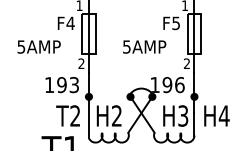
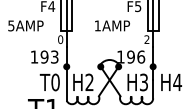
text: (126, 46) -> (97, 25), 5AMP -> 1AMP
text: (81, 63) -> (60, 39), 2 -> 0
text: (75, 115) -> (55, 82), T2 -> T0

